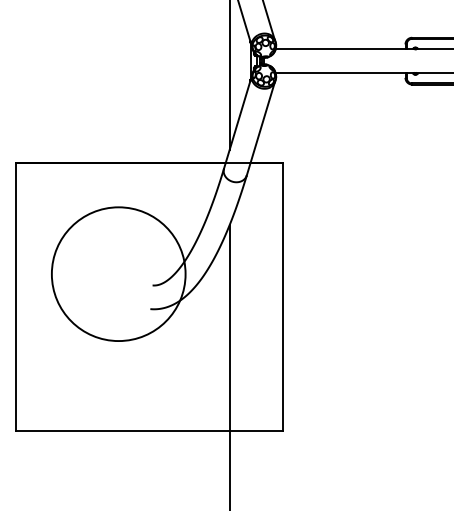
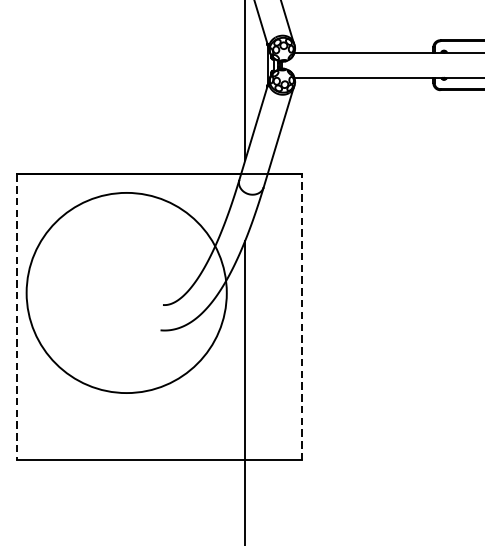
circle: (118, 274) -> (126, 293), size x1.4
line: (15, 297) -> (16, 317), solid -> dashed
line: (283, 297) -> (302, 317), solid -> dashed

